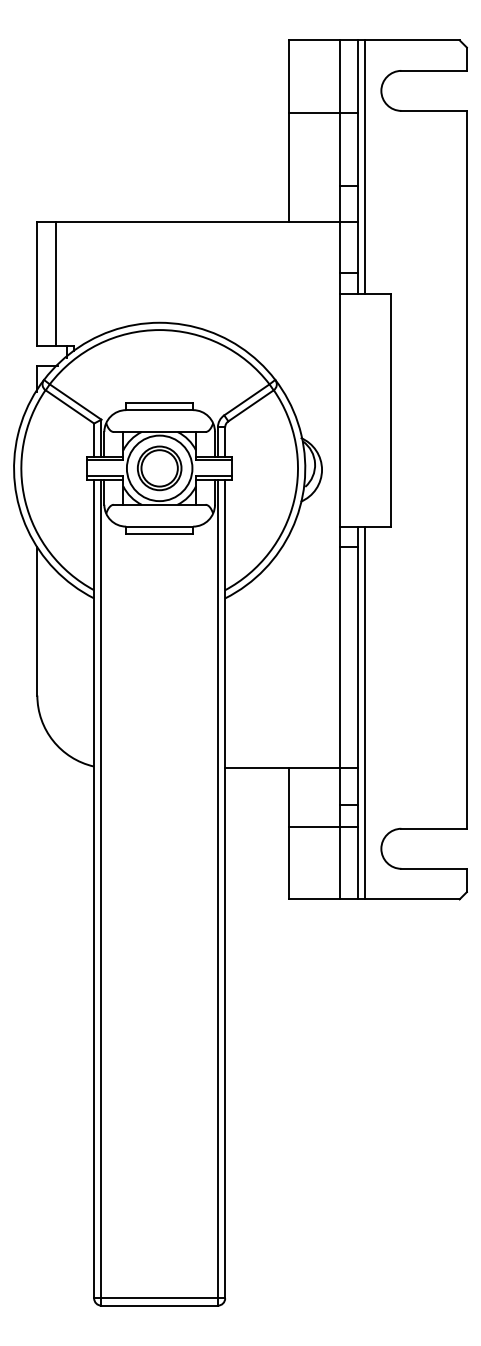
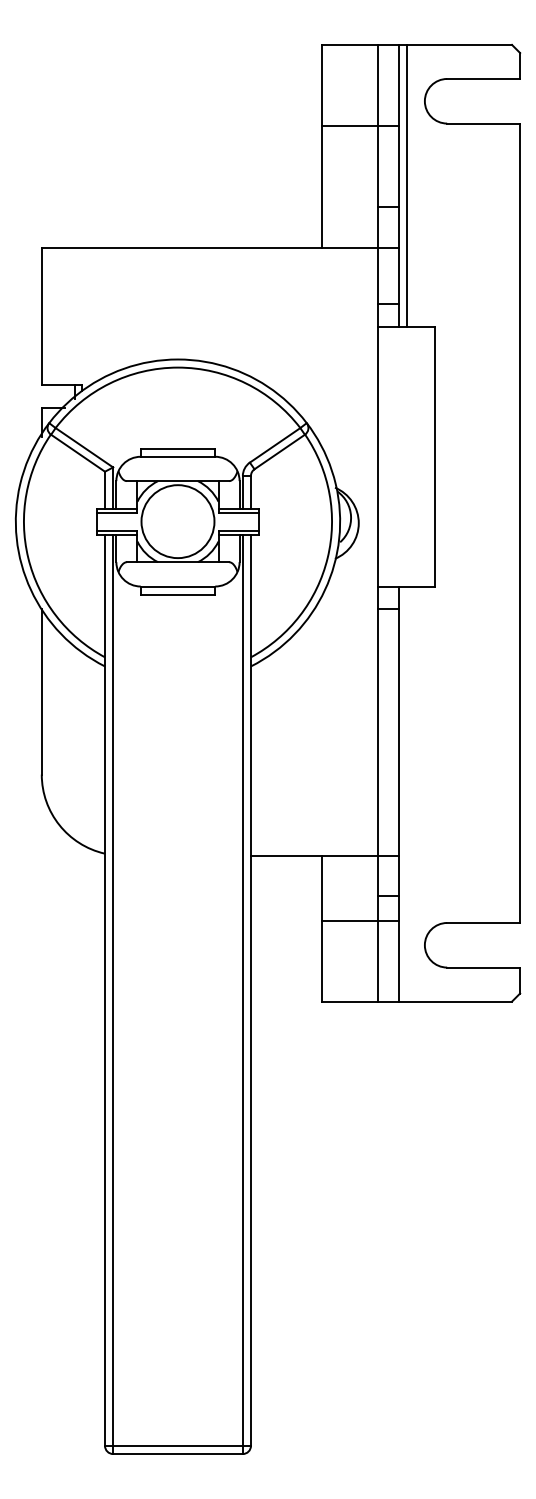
line: (55, 284) -> (62, 316), removed
part: (159, 468) -> (177, 521), removed
line: (364, 712) -> (406, 793), removed

